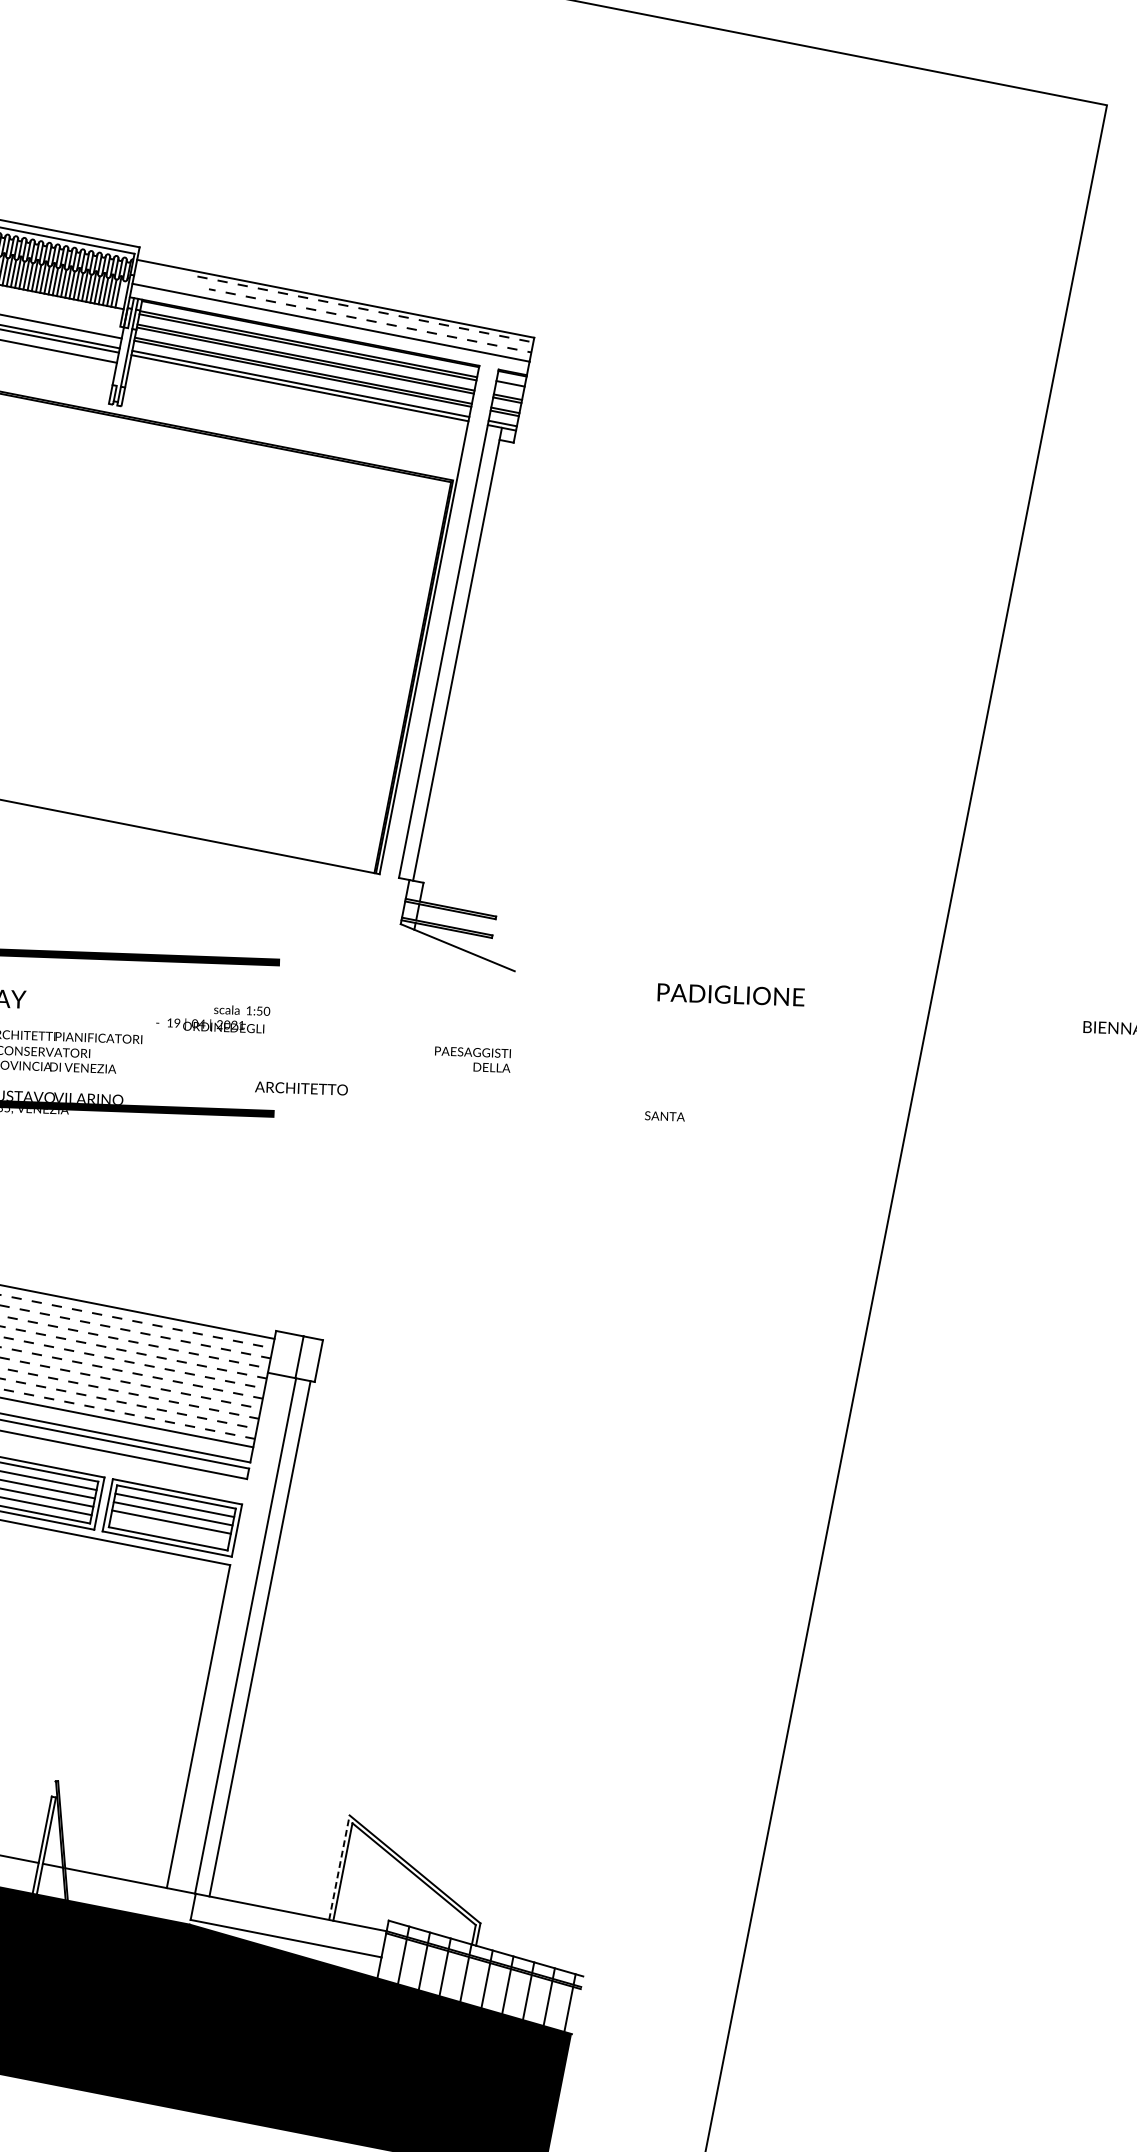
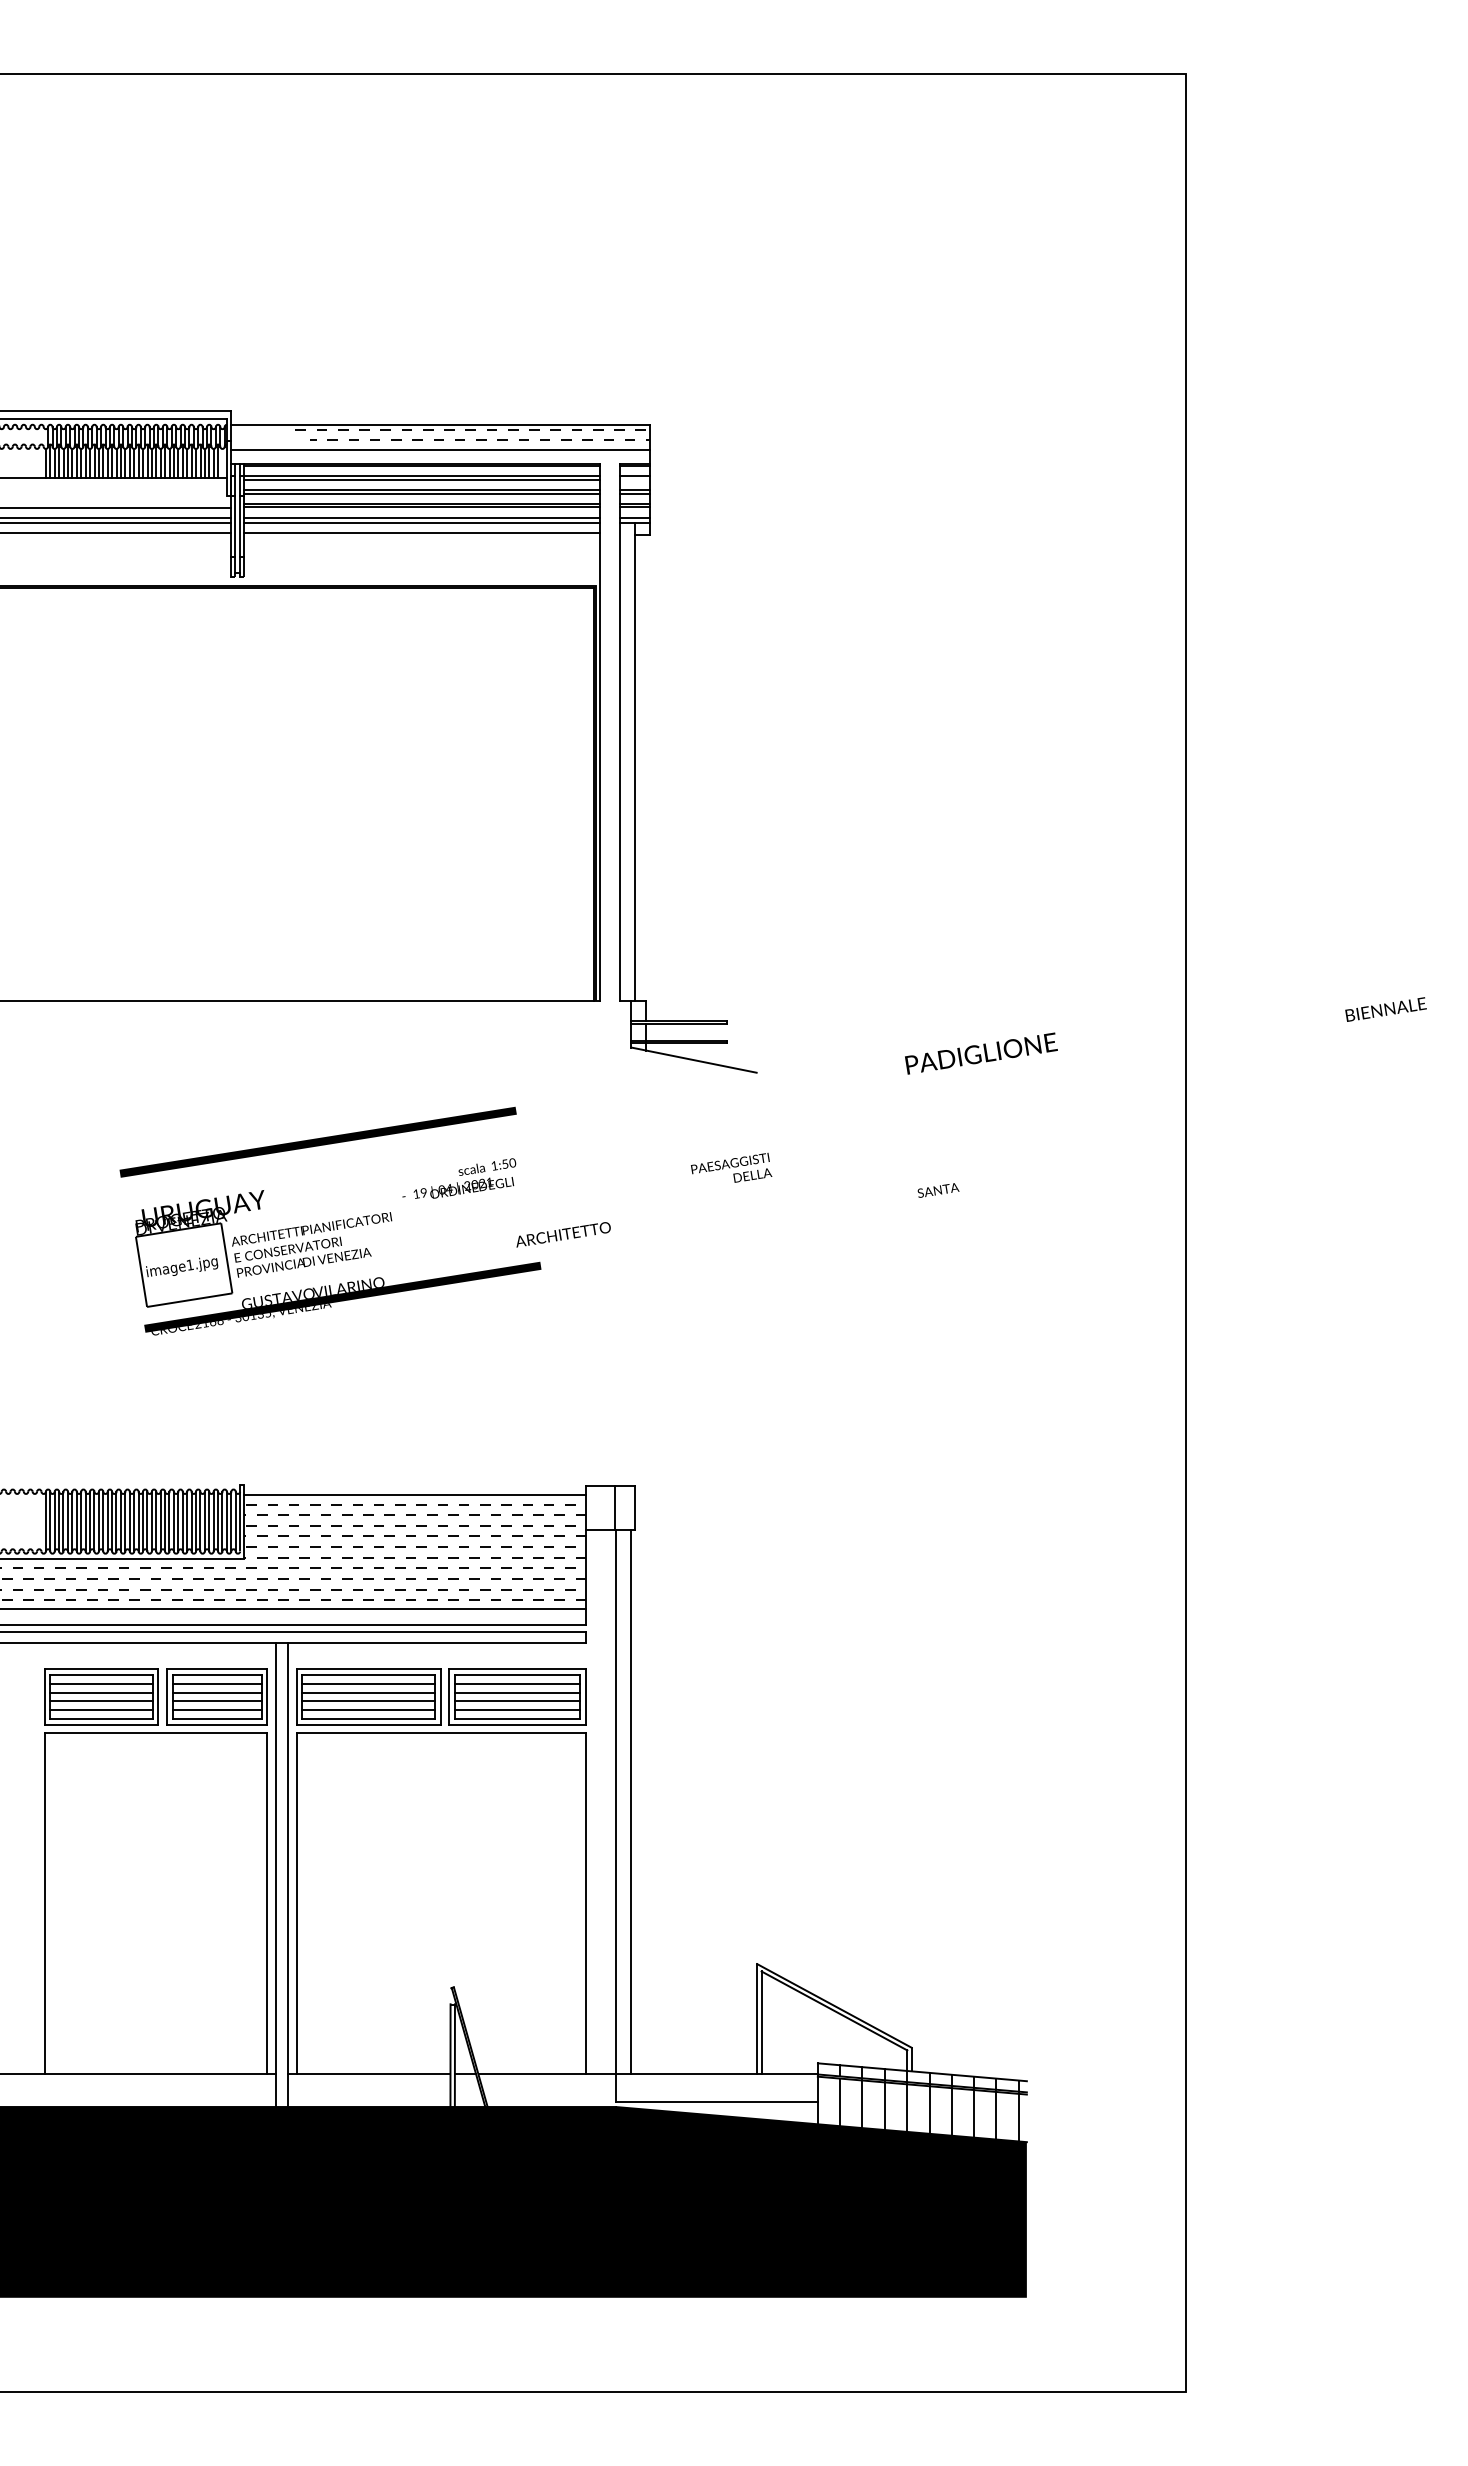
line: (122, 356) -> (235, 525), added
line: (297, 398) -> (421, 533), added
line: (169, 1530) -> (517, 1710), added
line: (339, 1866) -> (757, 2018), dashed -> solid

